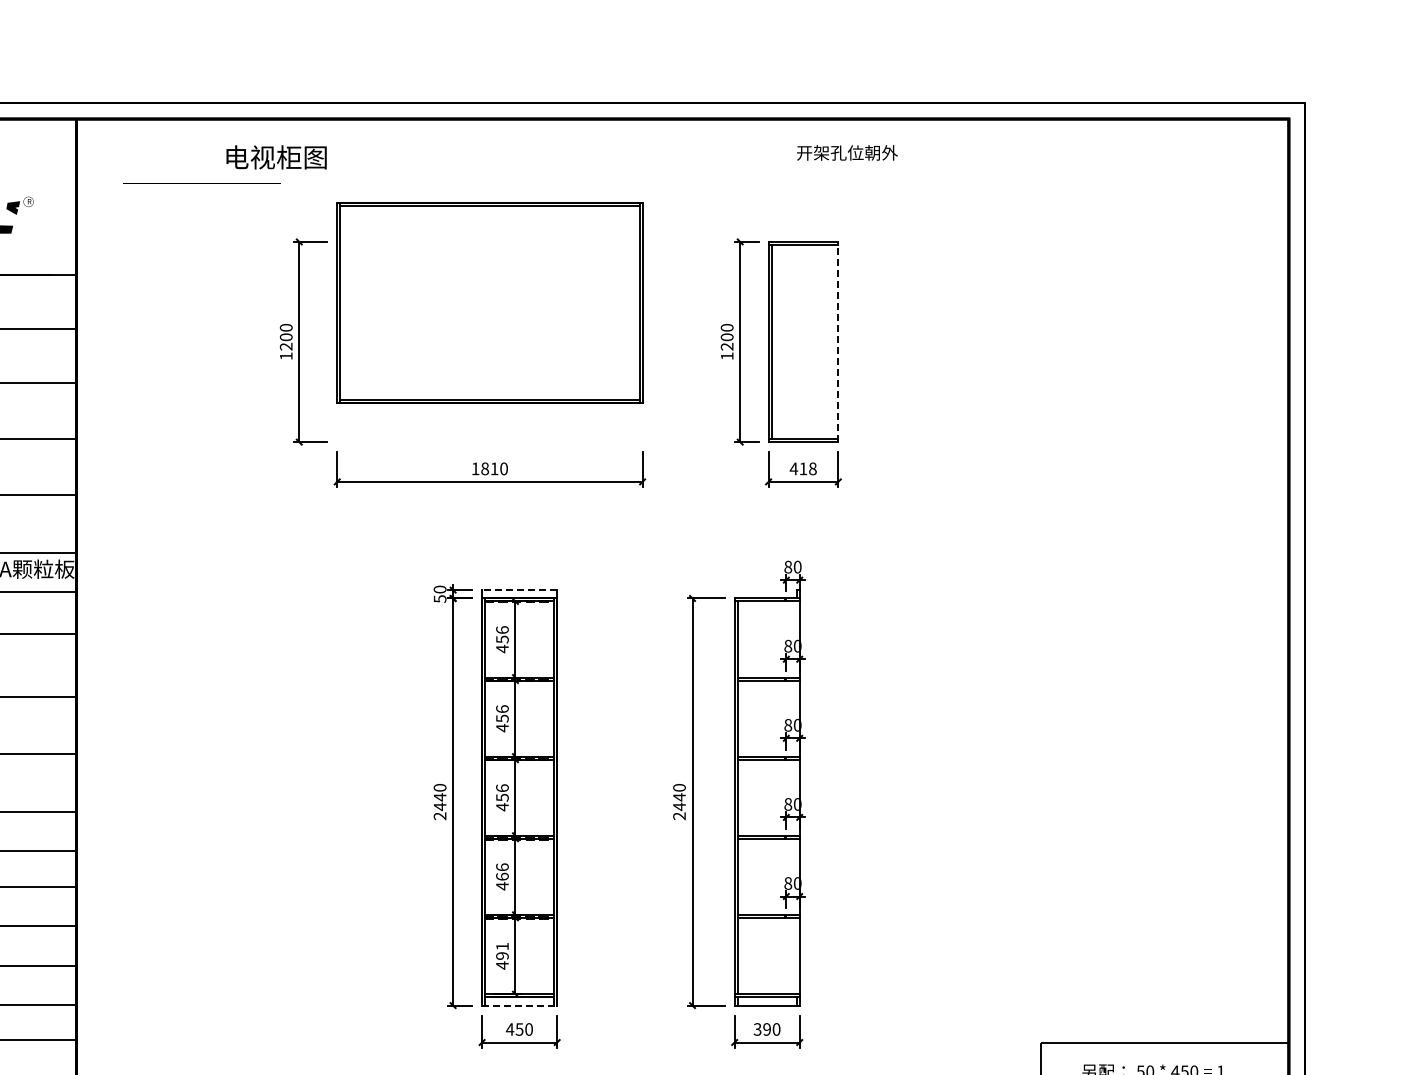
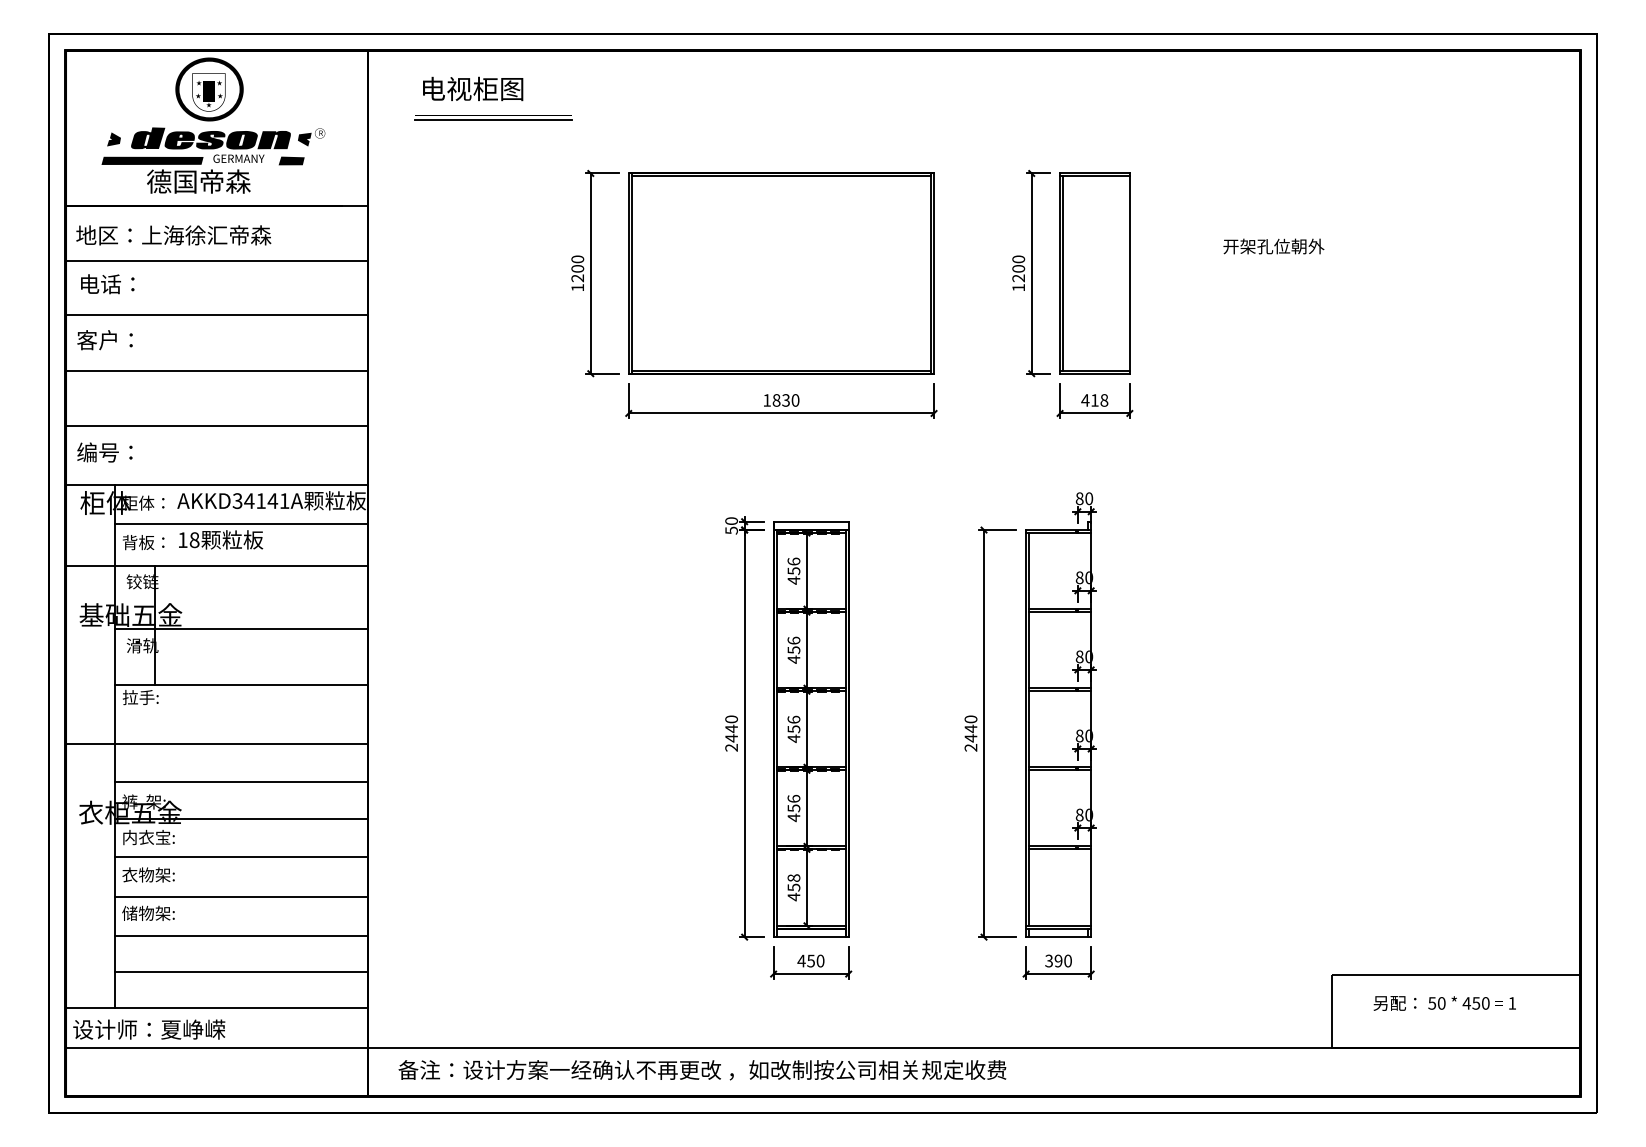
text: (847, 152) -> (1273, 246), moved
text: (277, 156) -> (473, 88), moved
line: (202, 188) -> (493, 120), added
part: (490, 302) -> (781, 273), moved
line: (838, 341) -> (1129, 273), dashed -> solid
text: (494, 468) -> (785, 400), 1810 -> 1830
line: (520, 589) -> (811, 521), dashed -> solid
text: (502, 876) -> (793, 808), 466 -> 456
text: (502, 950) -> (793, 882), 491 -> 458
line: (520, 1005) -> (811, 937), dashed -> solid

